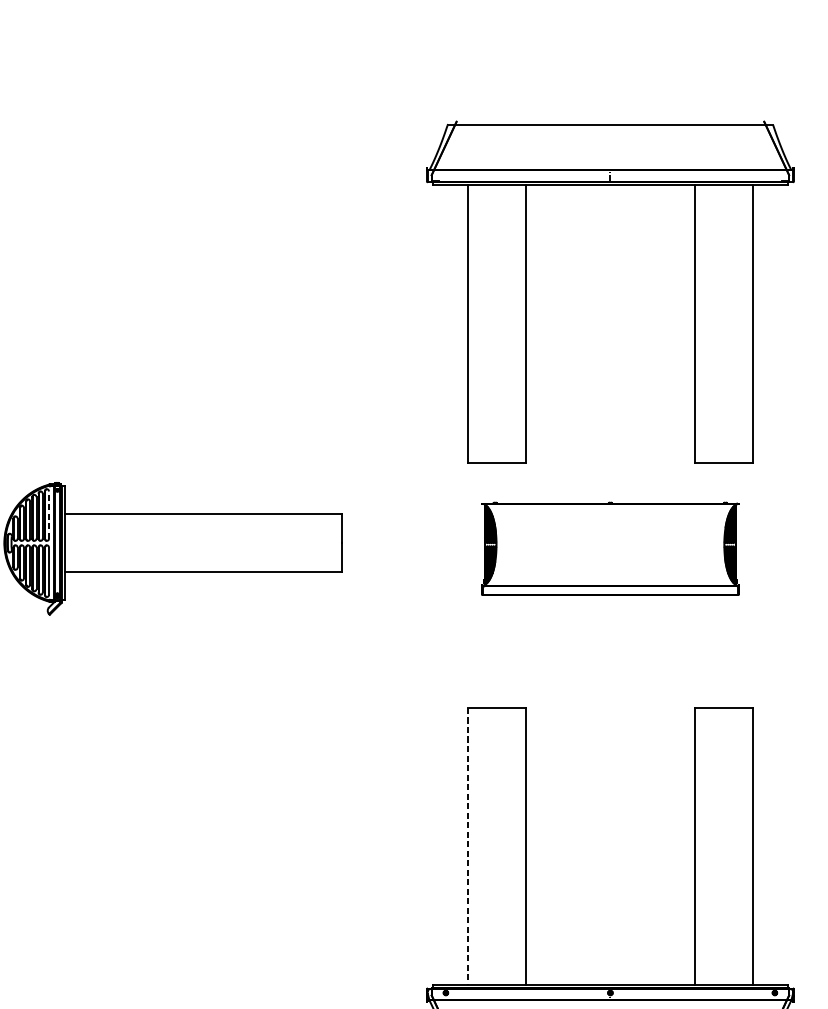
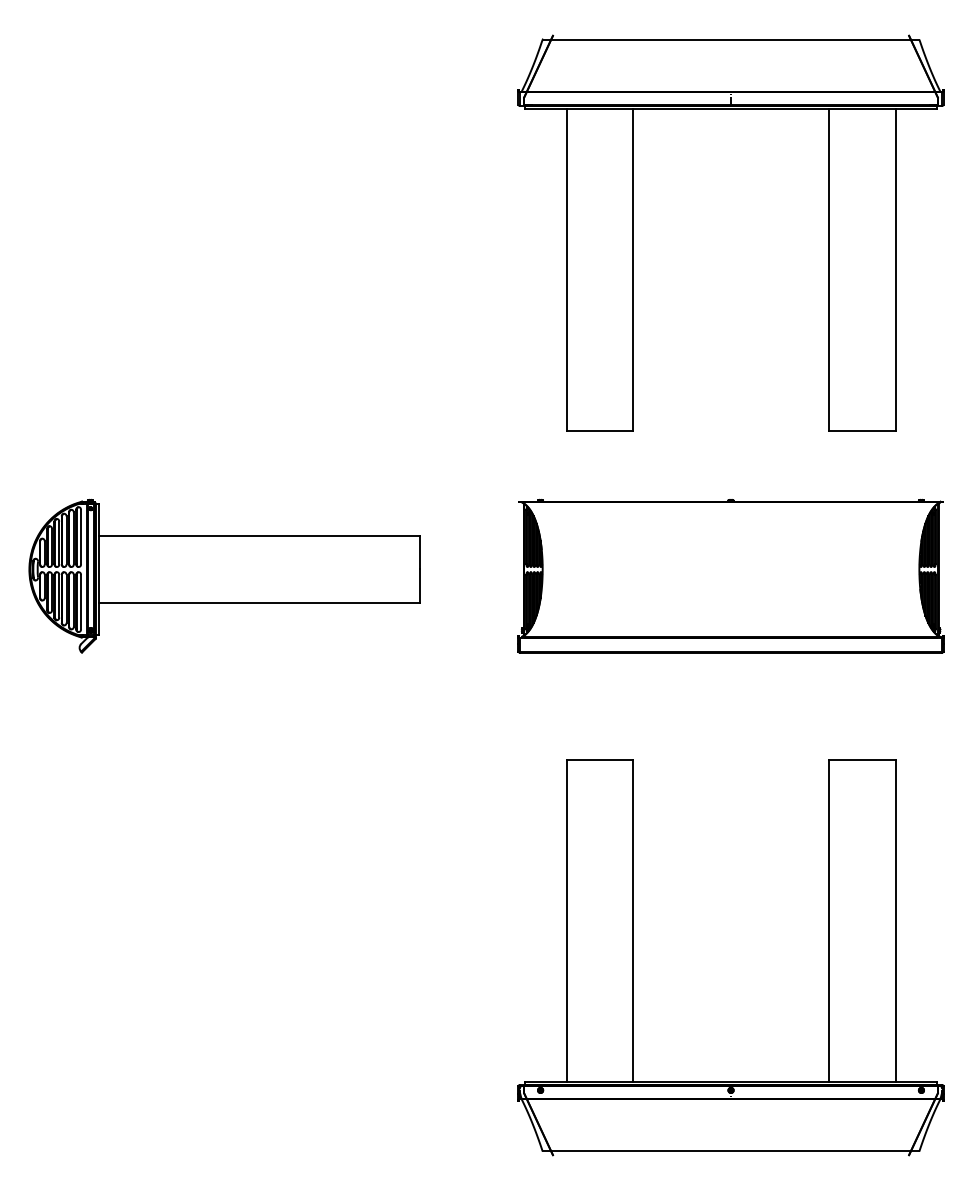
part: (526, 291) -> (633, 232), moved
line: (49, 514) -> (81, 536), dashed -> solid
part: (609, 548) -> (730, 575), size x1.43
line: (468, 847) -> (566, 921), dashed -> solid

